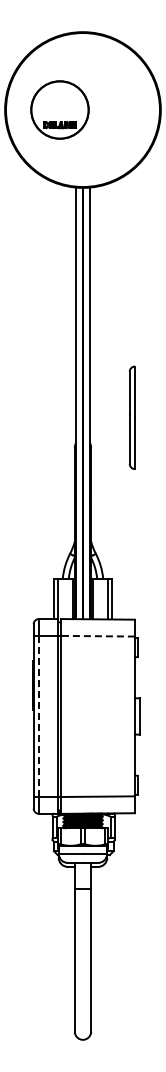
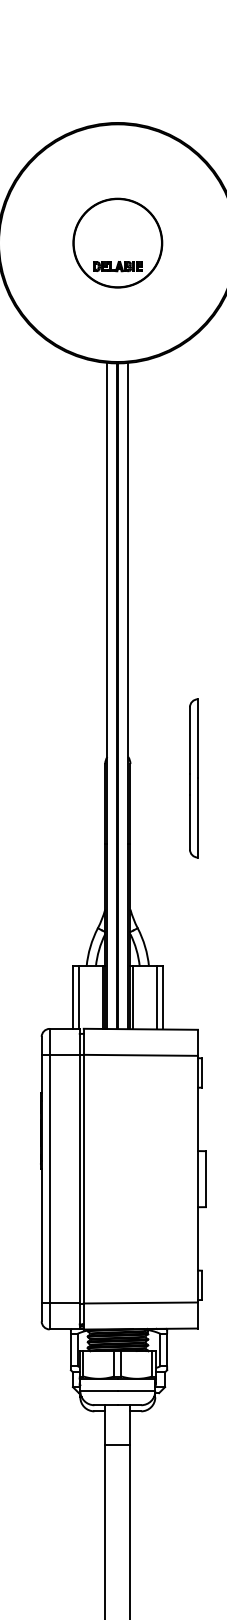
part: (59, 109) -> (117, 242), moved
part: (131, 417) -> (192, 777), moved
line: (97, 636) -> (140, 1055), dashed -> solid
line: (38, 716) -> (49, 1179), dashed -> solid

